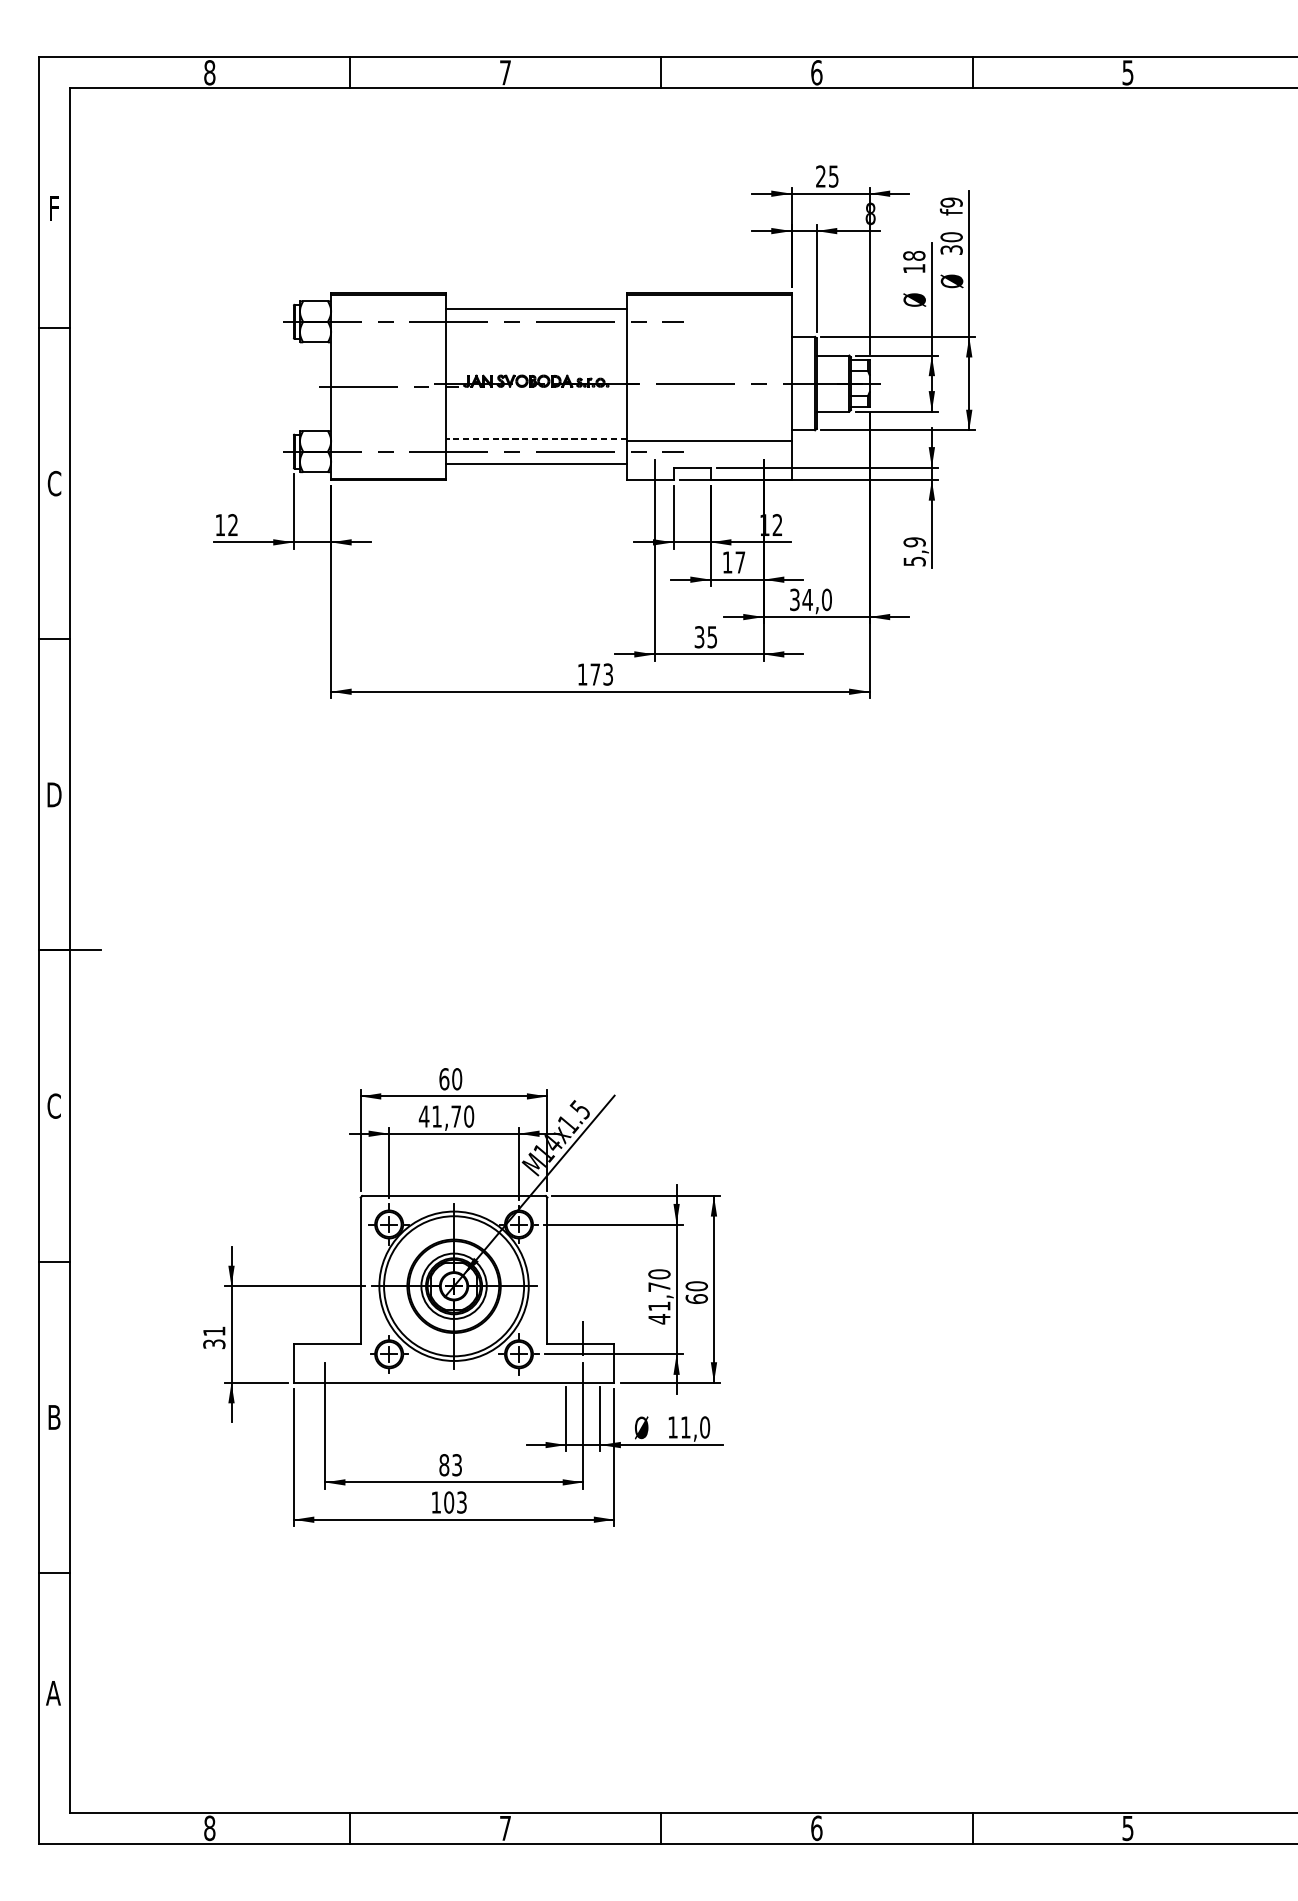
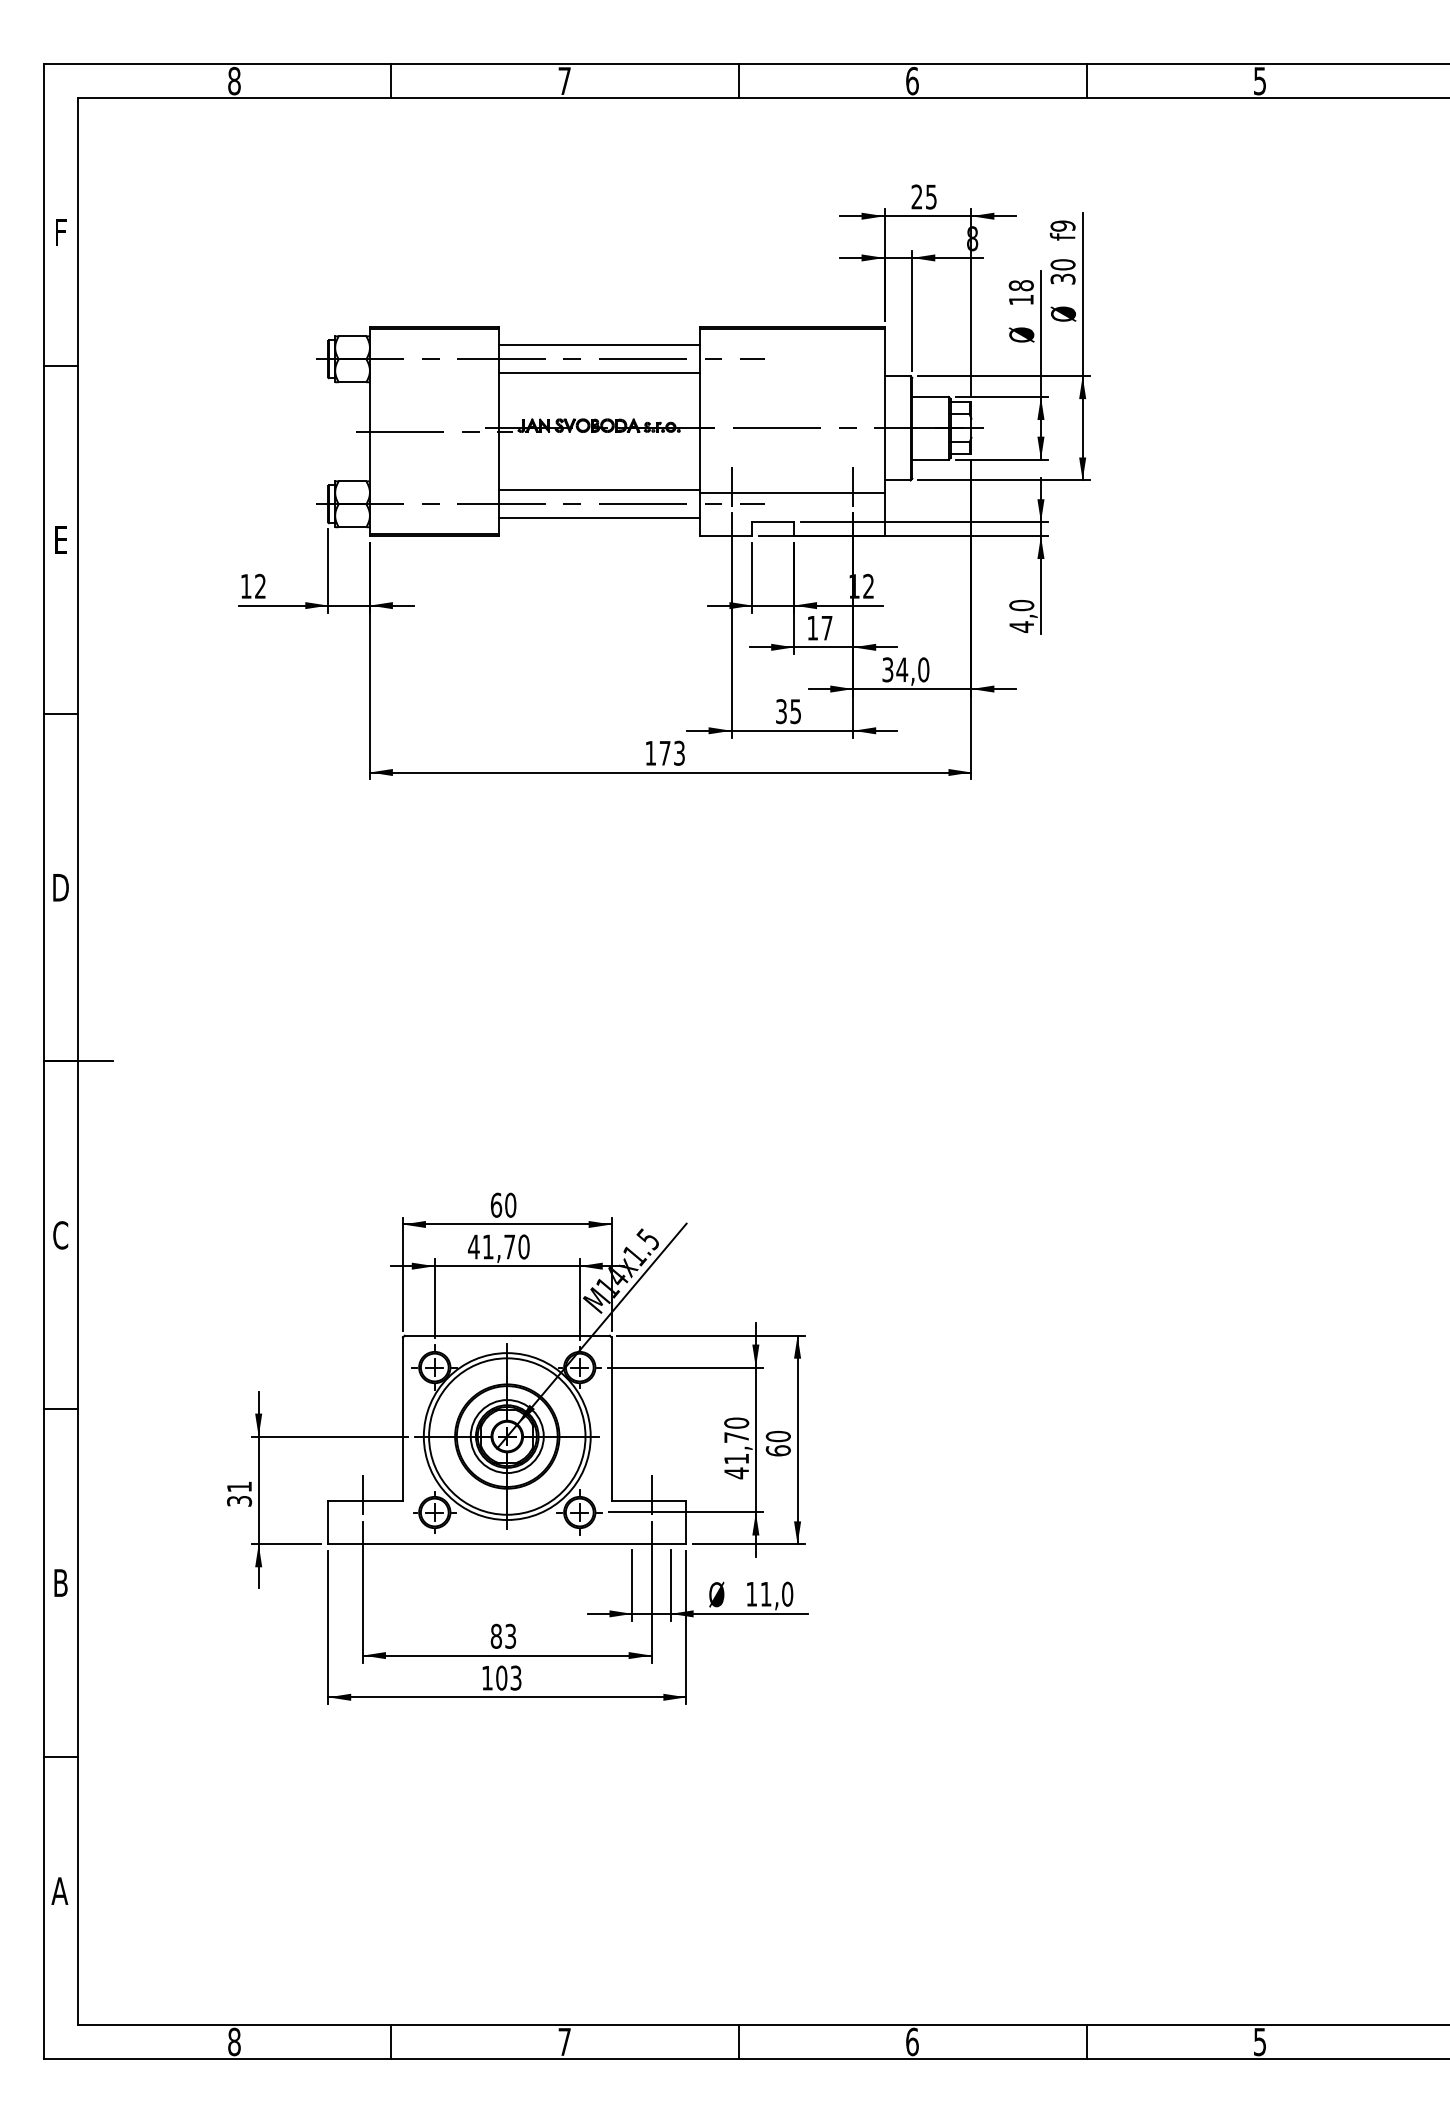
line: (536, 334) -> (599, 373), added
line: (654, 435) -> (731, 486), added
line: (764, 435) -> (853, 486), added
line: (536, 439) -> (599, 490), dashed -> solid
text: (54, 483) -> (60, 539), C -> E
text: (914, 552) -> (1021, 616), 5,9 -> 4,0
line: (325, 1338) -> (363, 1494), added

